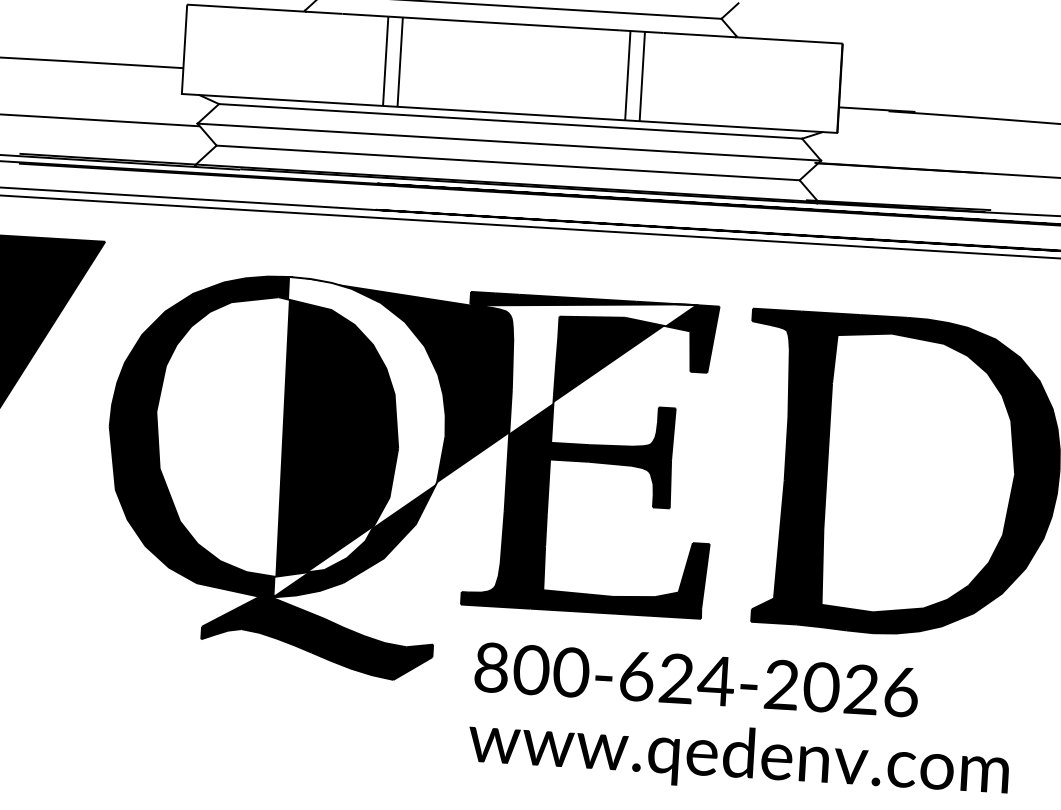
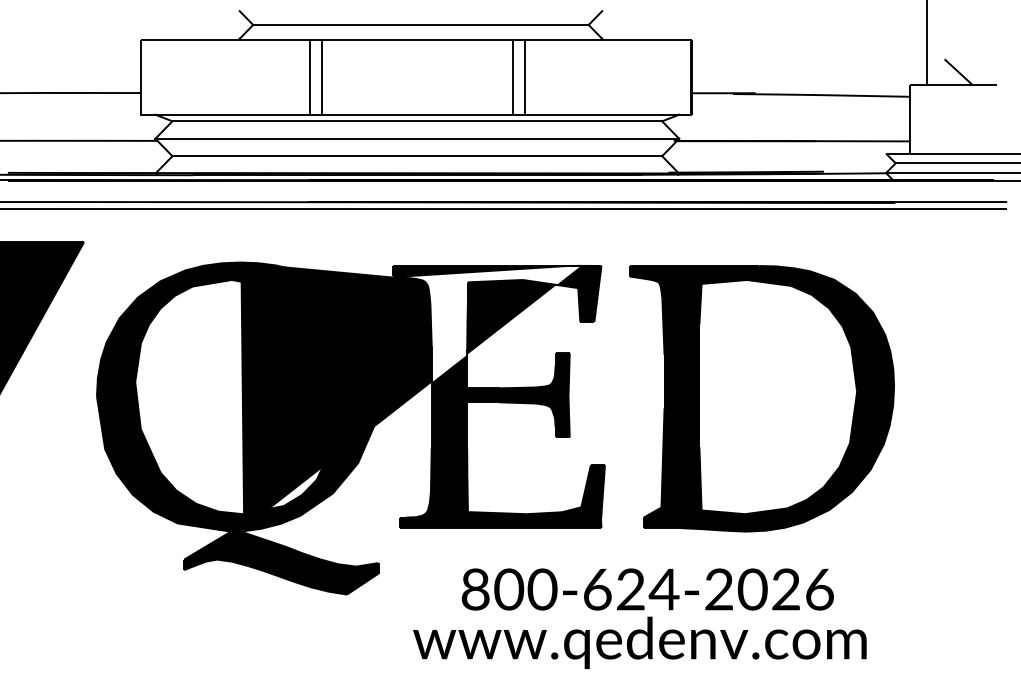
text: (696, 679) -> (647, 589), moved

